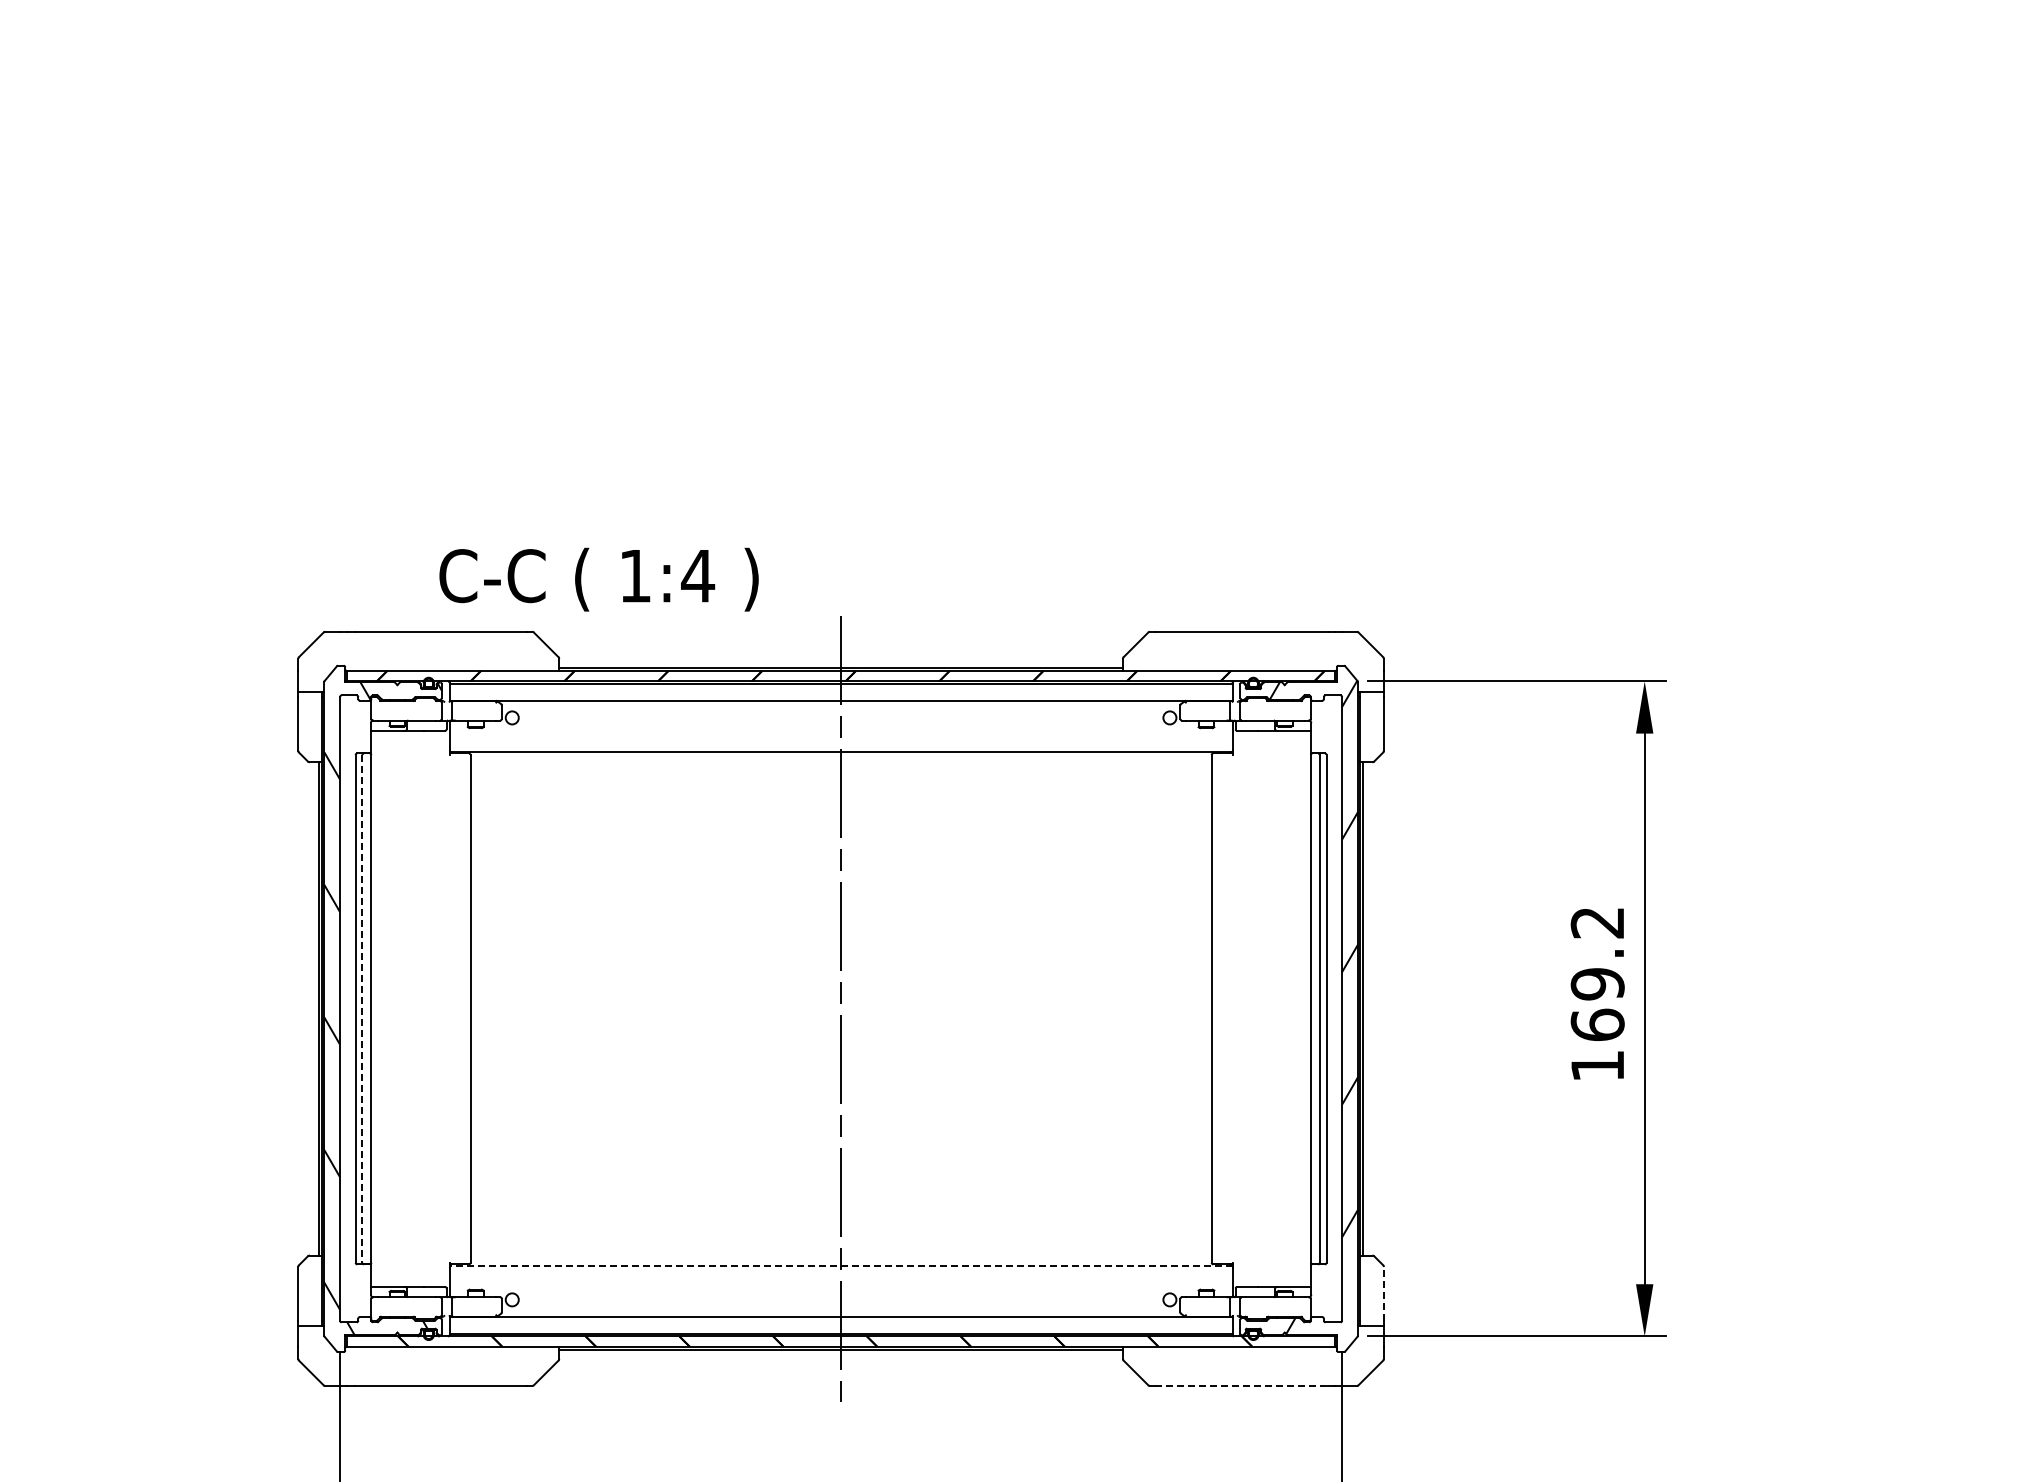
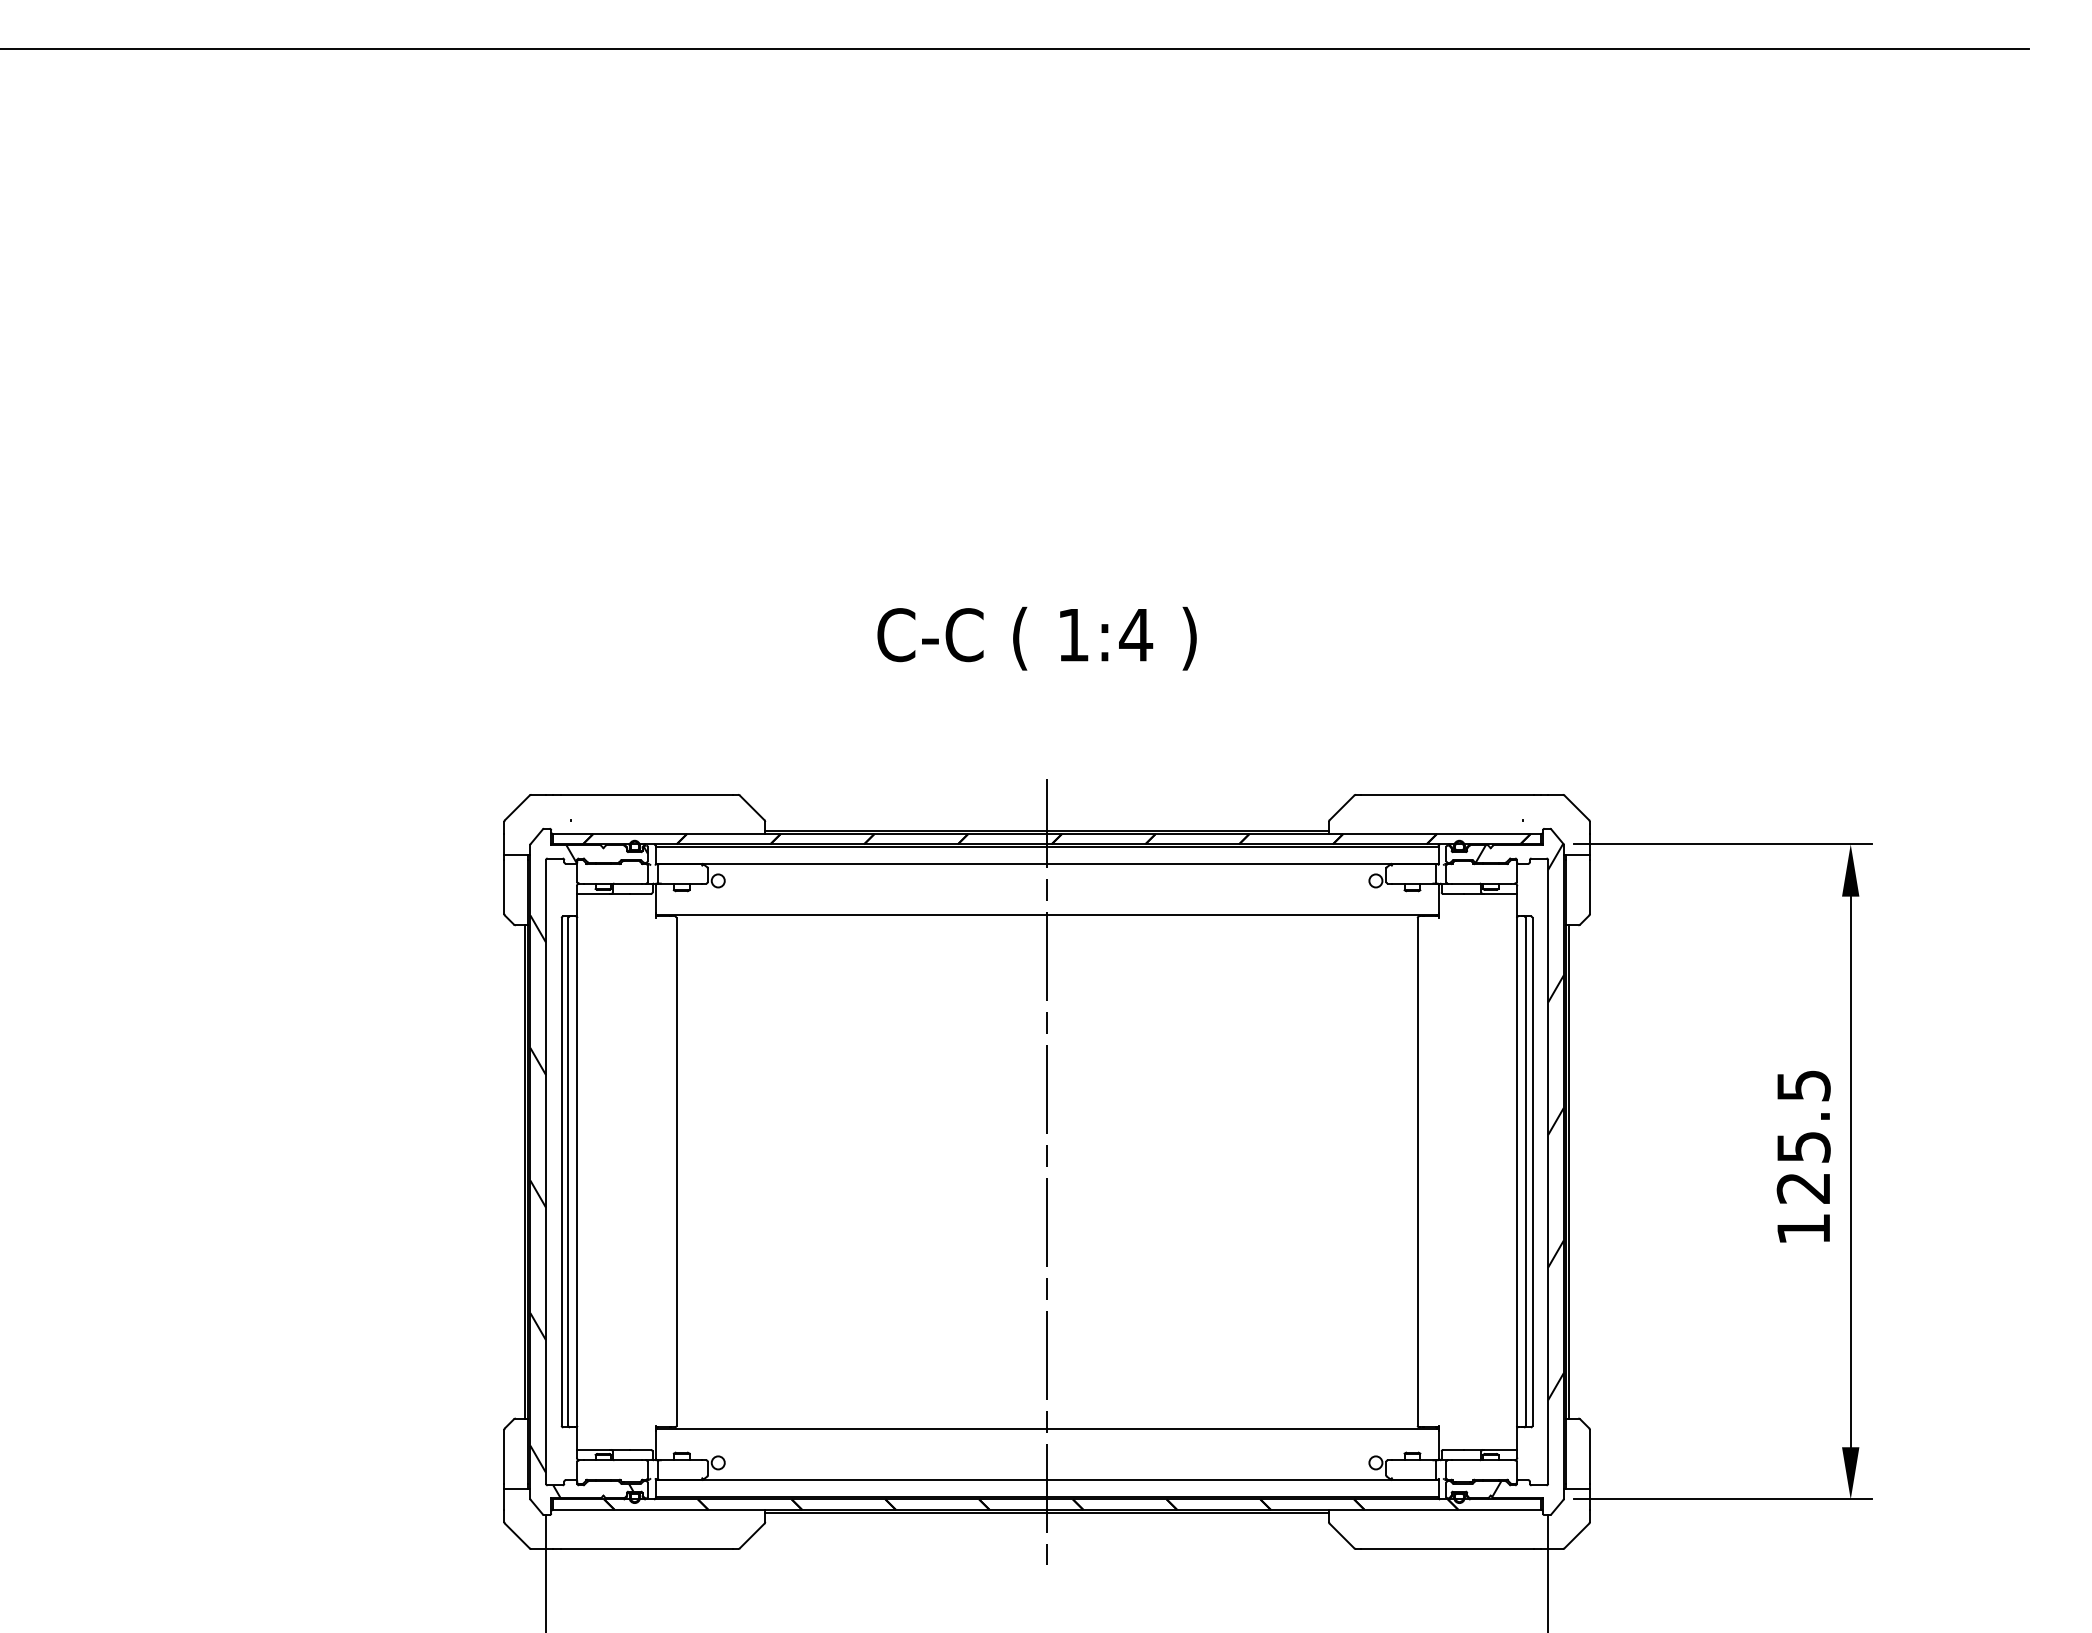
text: (598, 579) -> (1036, 638), moved
text: (1597, 974) -> (1803, 1137), 169.2 -> 125.5
line: (362, 1008) -> (568, 1171), dashed -> solid
line: (840, 1266) -> (1046, 1429), dashed -> solid
line: (1383, 1293) -> (1589, 1456), dashed -> solid
line: (1241, 1386) -> (1447, 1549), dashed -> solid

